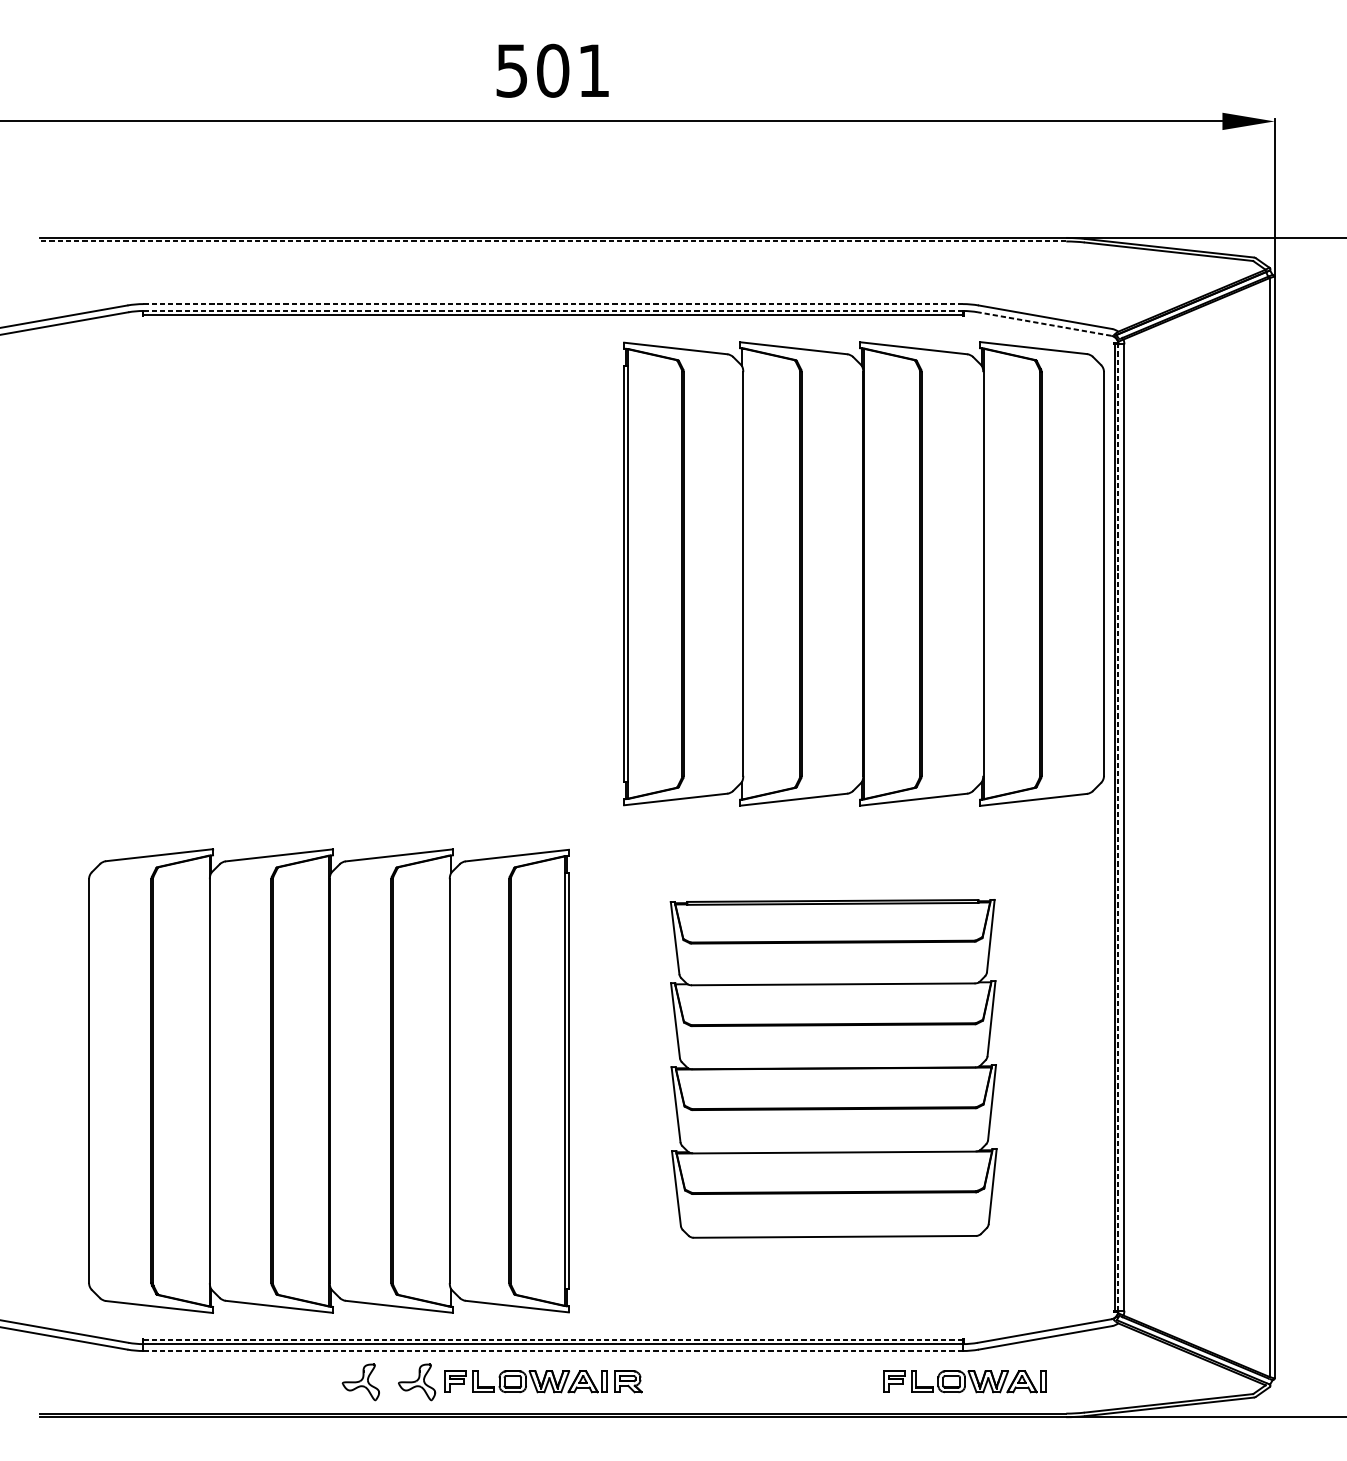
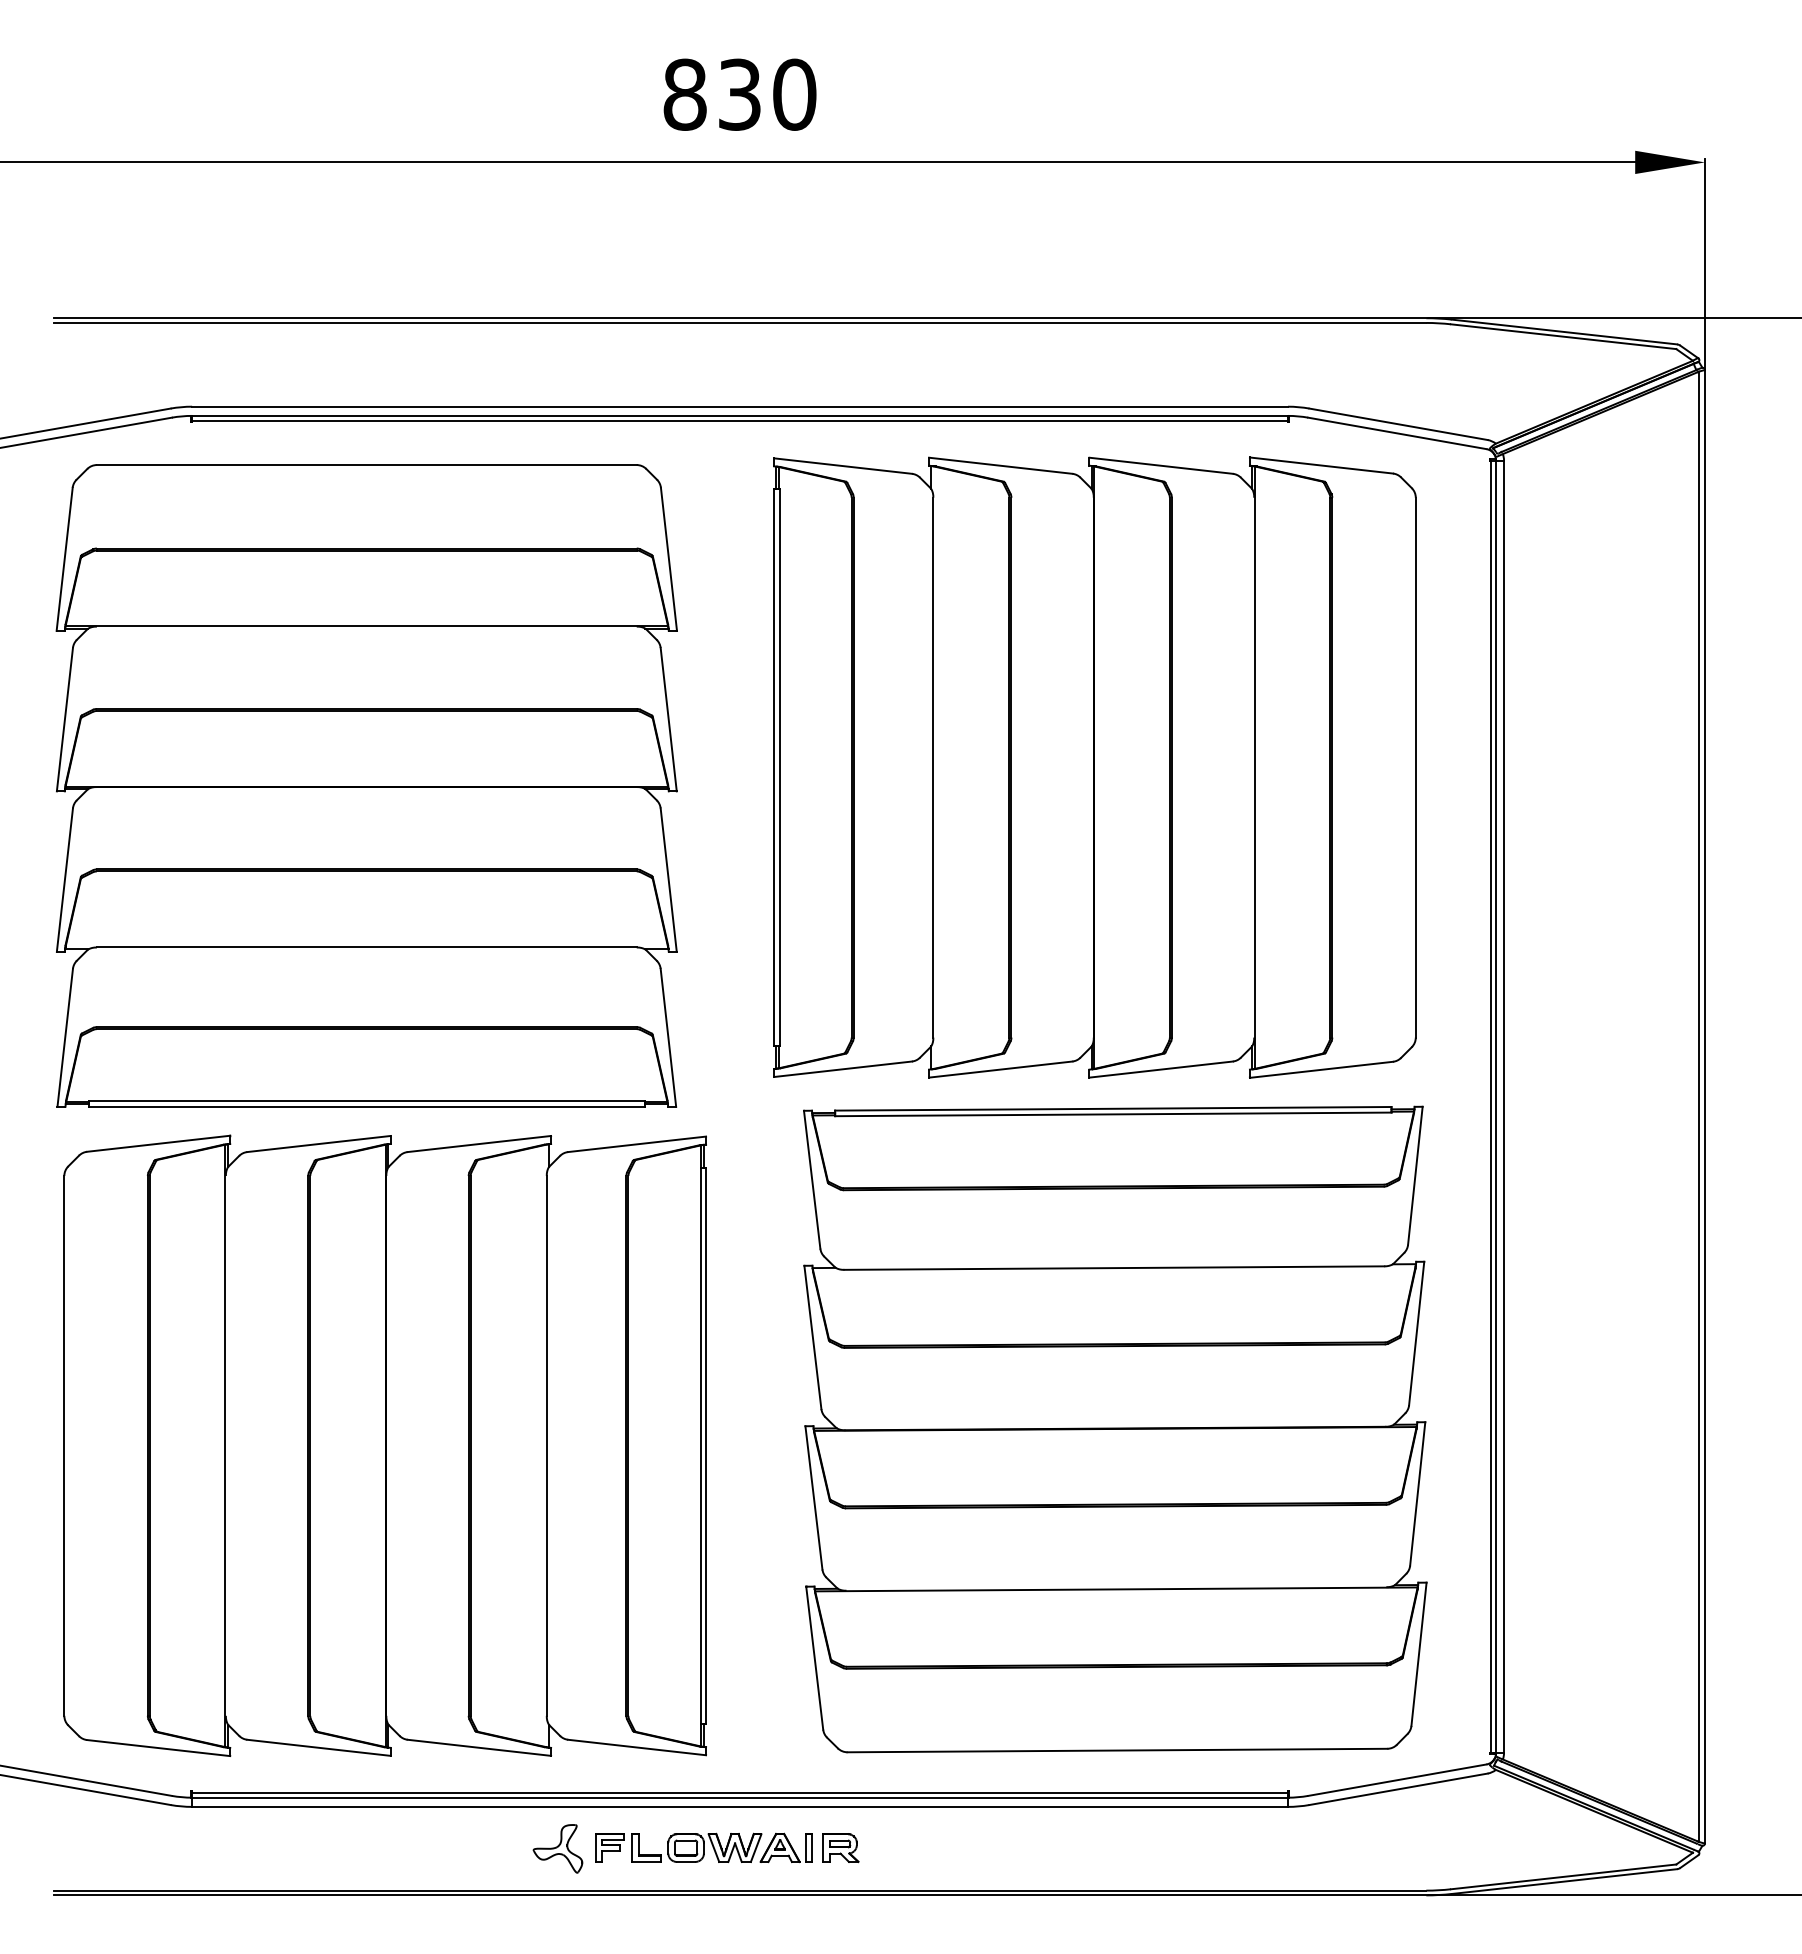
text: (552, 70) -> (739, 94), 501 -> 830
line: (552, 241) -> (739, 322), dashed -> solid
line: (553, 303) -> (740, 406), dashed -> solid
line: (553, 310) -> (740, 415), dashed -> solid
line: (1044, 324) -> (1397, 433), dashed -> solid
part: (863, 573) -> (1094, 767), moved
part: (273, 587) -> (366, 785), added
line: (1118, 827) -> (1496, 1106), dashed -> solid
part: (833, 1068) -> (1115, 1429), size x1.43
part: (328, 1080) -> (384, 1445), moved
line: (553, 1340) -> (740, 1792), dashed -> solid
line: (553, 1350) -> (740, 1806), dashed -> solid
part: (964, 1381) -> (1290, 1847), removed
part: (360, 1382) -> (482, 1848), removed

